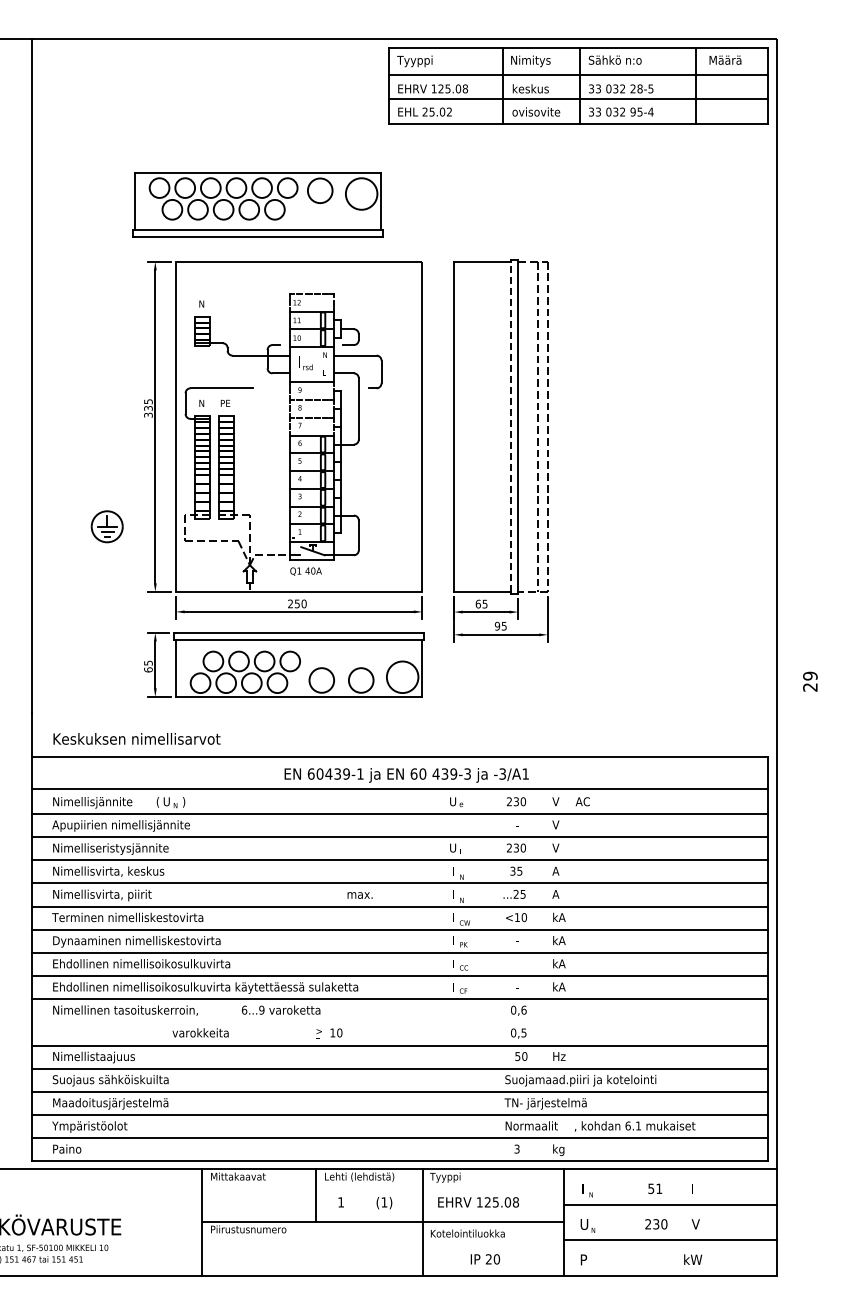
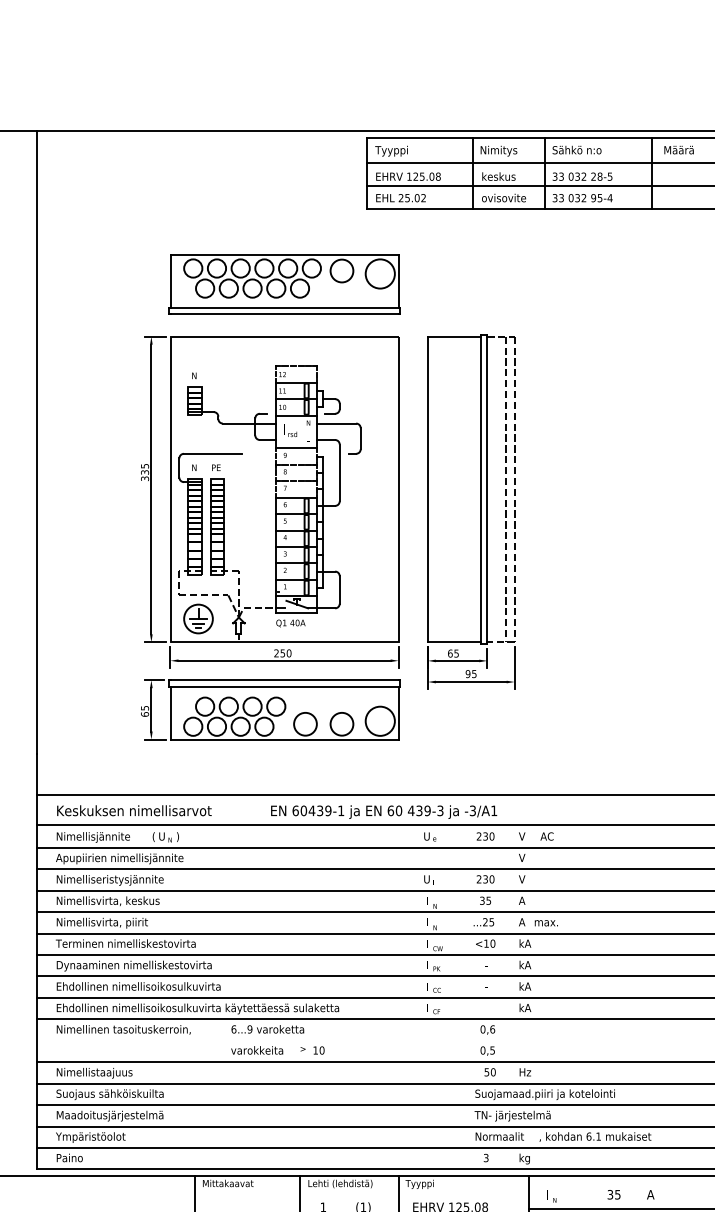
part: (257, 204) -> (283, 283), moved
line: (511, 426) -> (481, 489), dashed -> solid
part: (106, 526) -> (197, 618), moved
text: (136, 738) -> (133, 810), moved
text: (359, 895) -> (545, 923), moved
text: (200, 1032) -> (257, 1050), moved
text: (655, 1188) -> (614, 1194), 51 -> 35
text: (694, 1188) -> (650, 1194), I -> A

